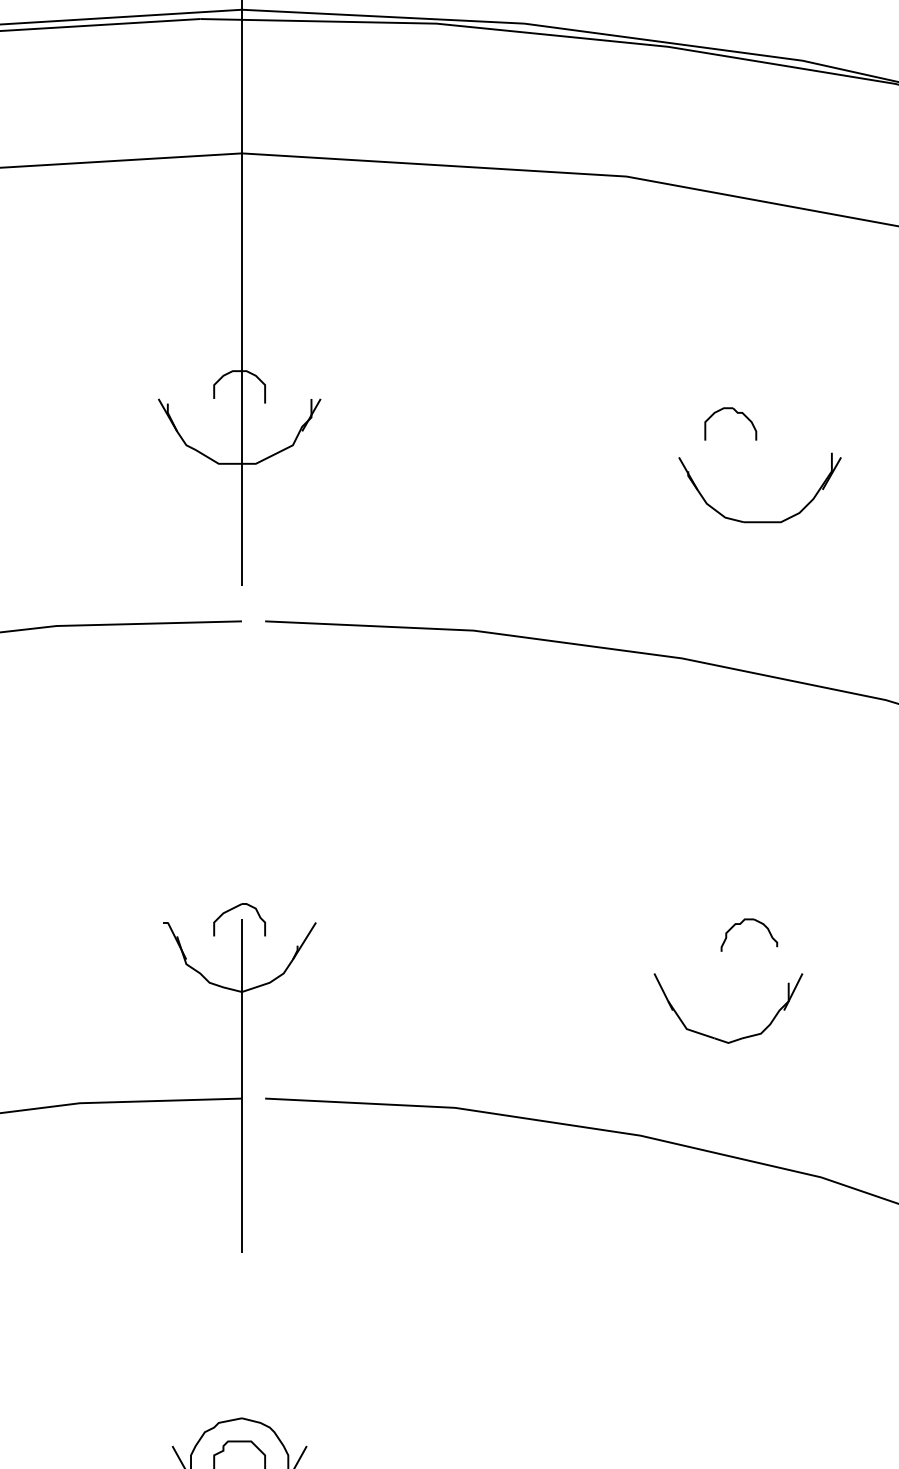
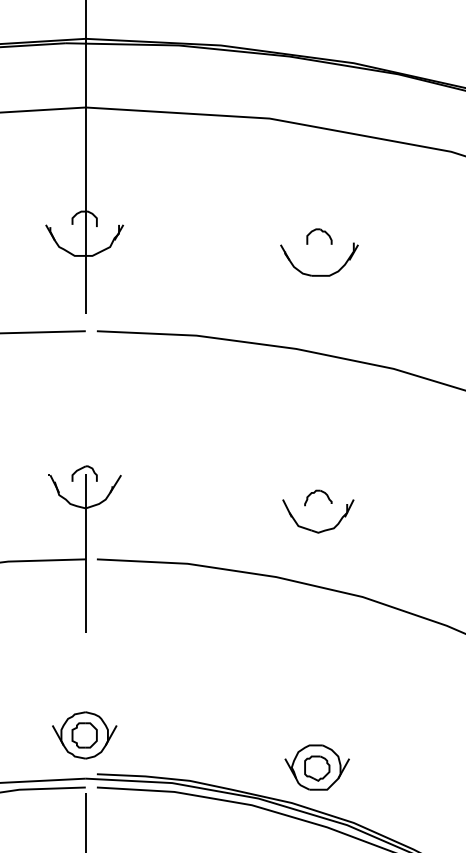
part: (760, 519) -> (319, 274), moved
part: (749, 933) -> (318, 497), moved

